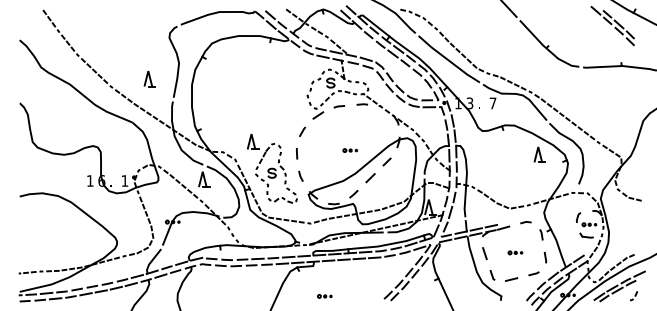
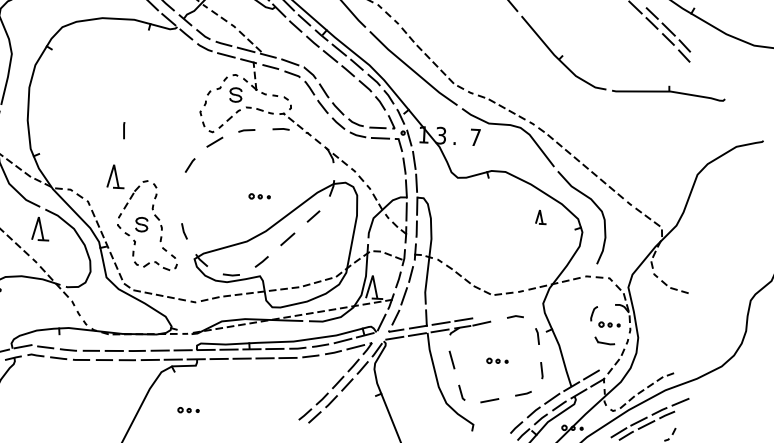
line: (297, 153) -> (124, 130), moved
part: (539, 154) -> (540, 216), size x0.6
part: (324, 296) -> (188, 410), moved

